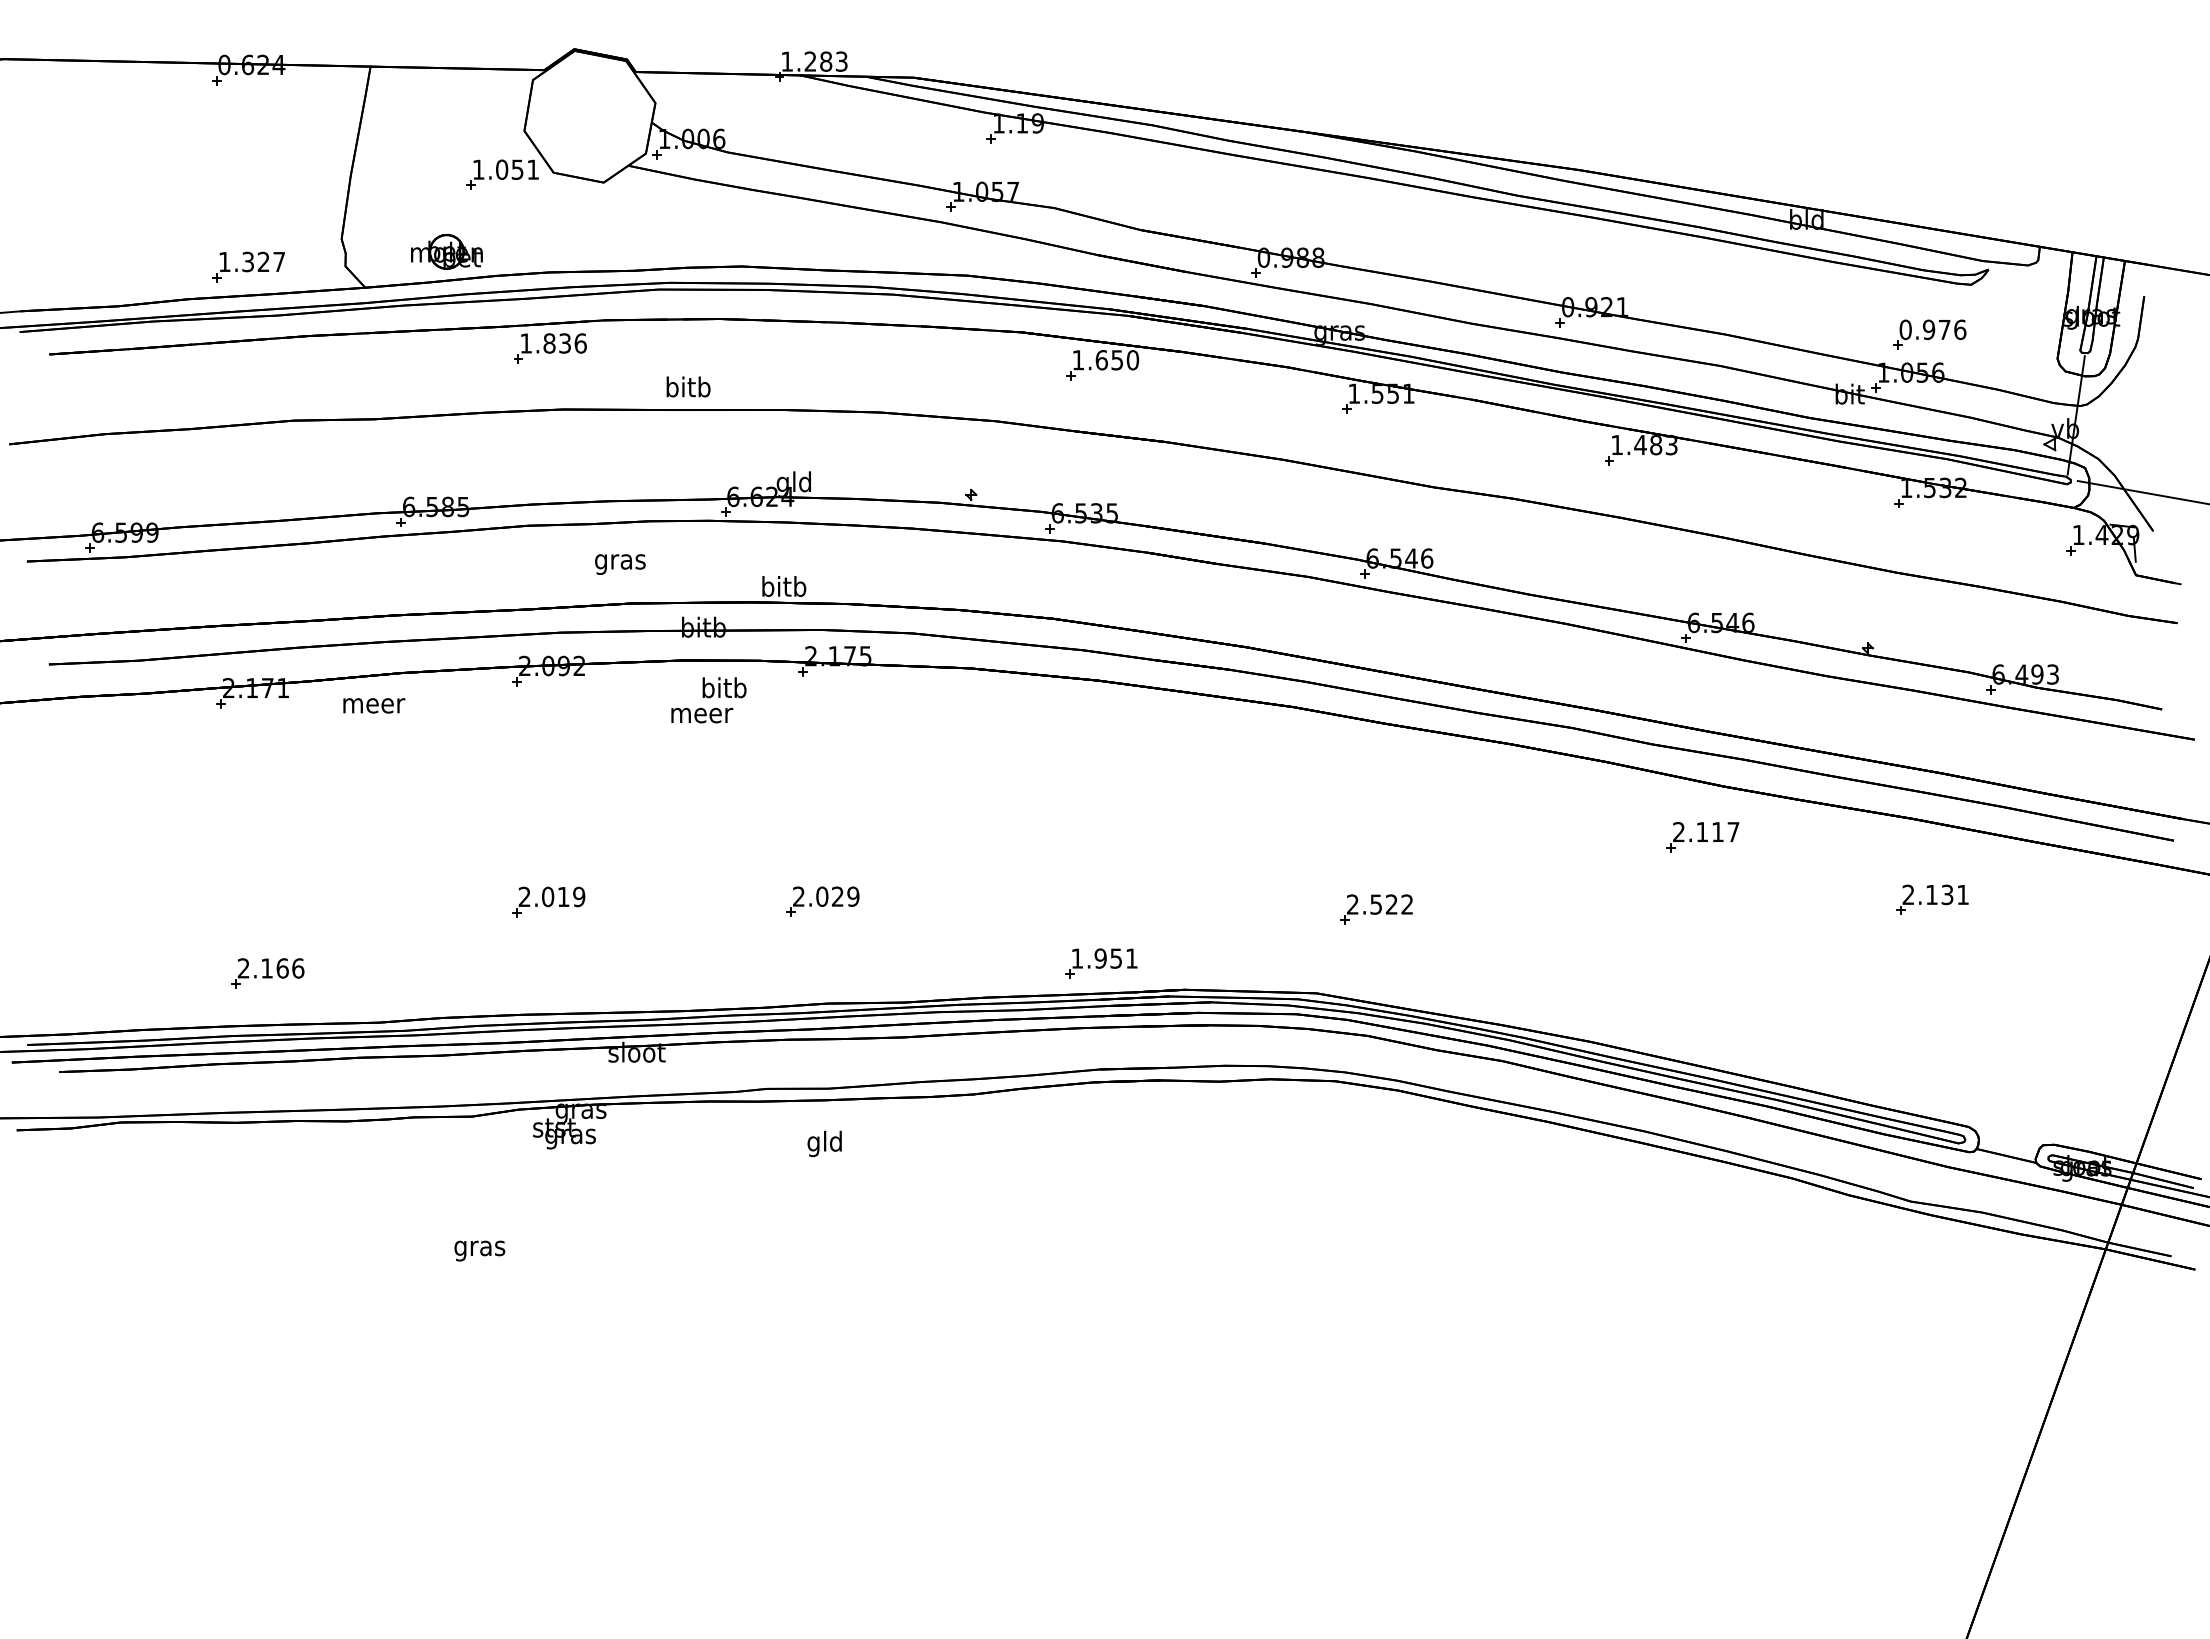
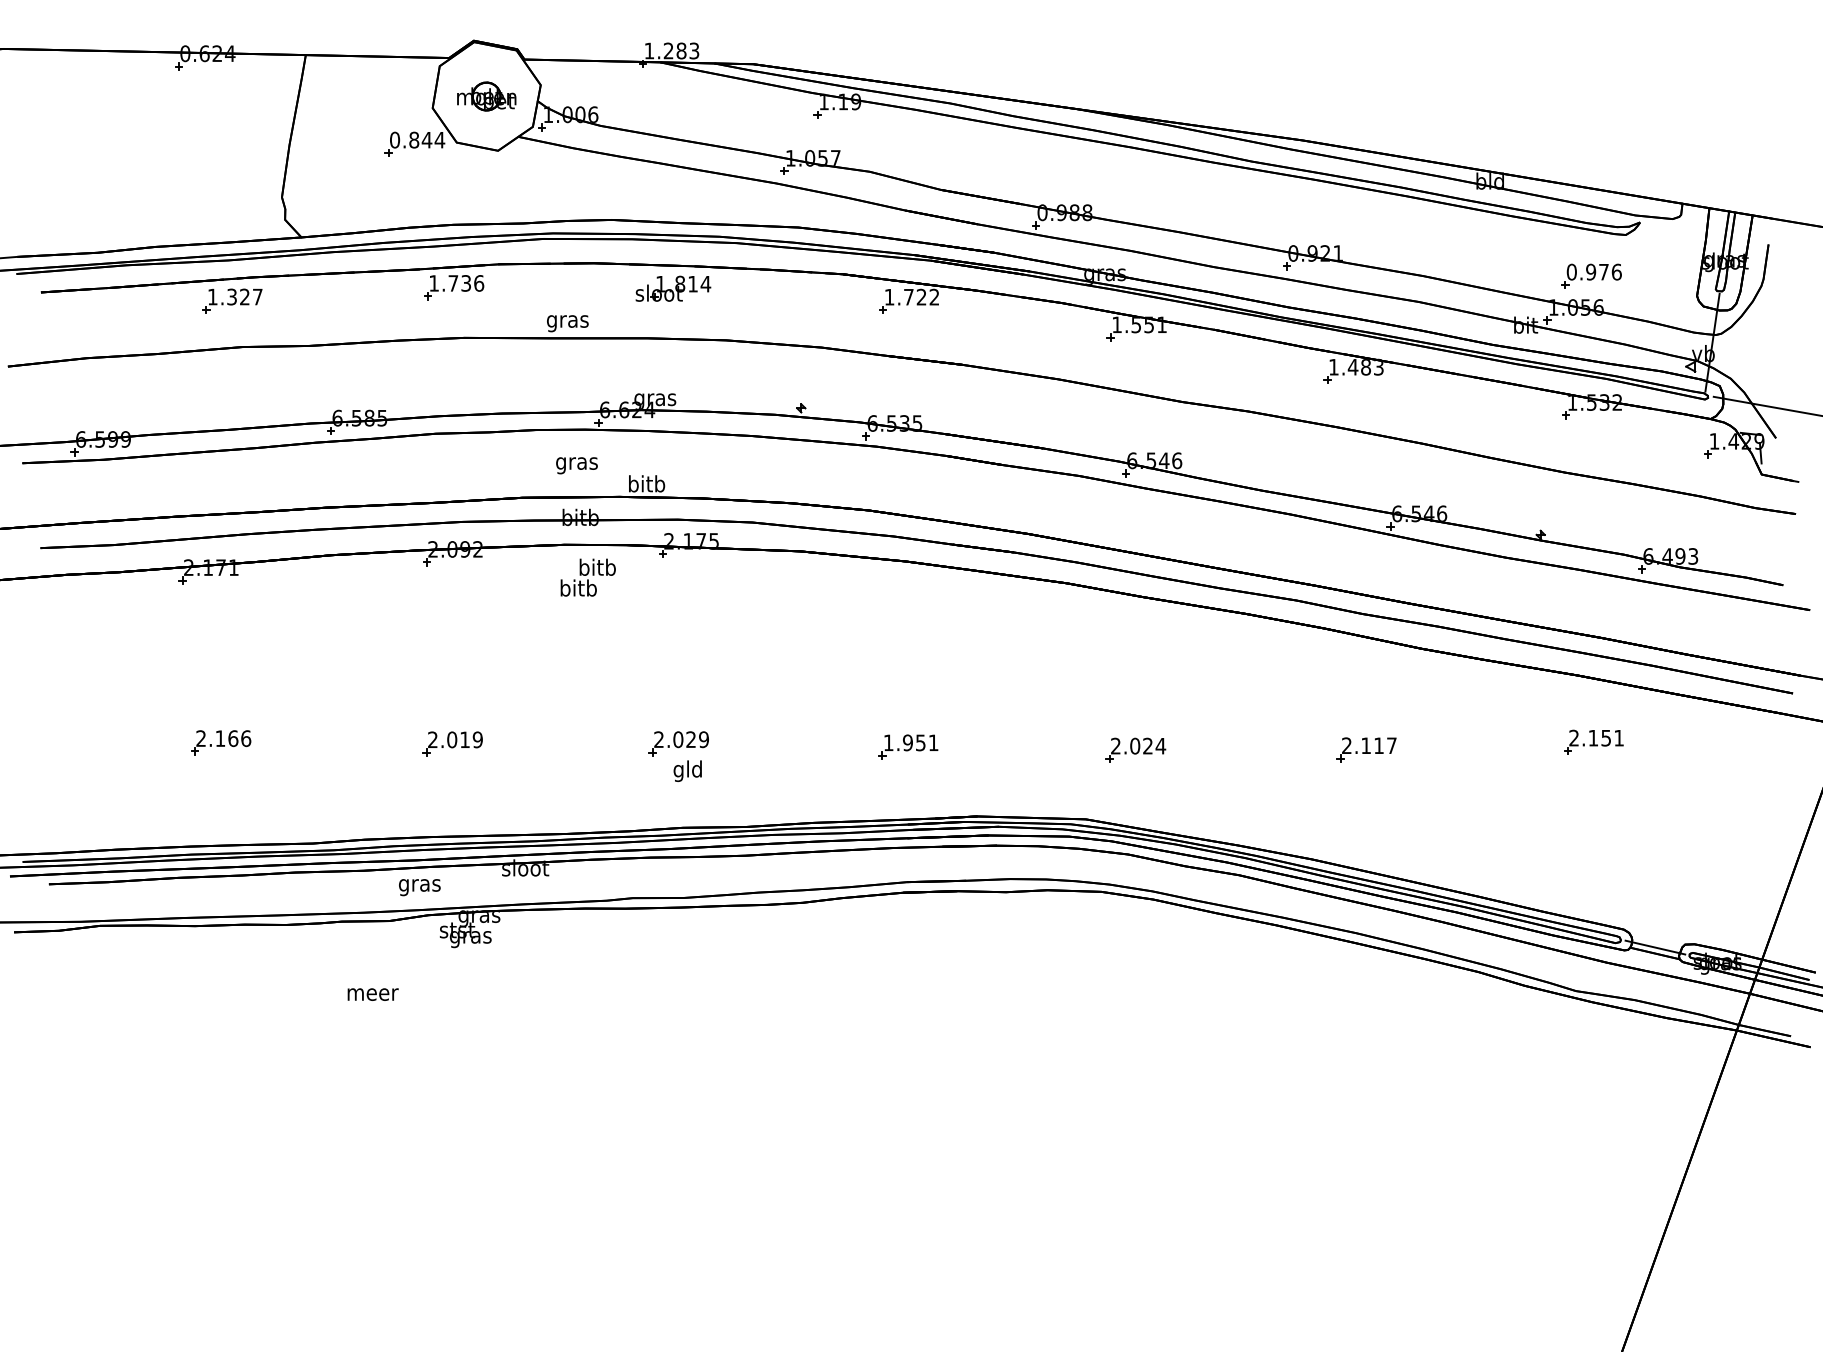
text: (505, 169) -> (417, 139), 1.051 -> 0.844
part: (446, 251) -> (486, 96), moved
part: (248, 266) -> (232, 300), moved
text: (549, 343) -> (453, 283), 1.836 -> 1.736
part: (816, 349) -> (673, 288), added
text: (1117, 360) -> (921, 297), 1.650 -> 1.722
text: (688, 389) -> (568, 321), bitb -> gras
text: (794, 483) -> (655, 398), gld -> gras
text: (620, 564) -> (577, 465), moved
text: (374, 705) -> (373, 994), moved
text: (702, 712) -> (579, 587), meer -> bitb
part: (1702, 837) -> (1366, 750), moved
text: (1947, 894) -> (1606, 737), 2.131 -> 2.151
text: (1391, 904) -> (1147, 746), 2.522 -> 2.024
part: (1101, 963) -> (908, 746), moved
part: (267, 973) -> (220, 742), moved
text: (824, 1143) -> (687, 770), moved
line: (2006, 1148) -> (1654, 947), added
text: (479, 1250) -> (419, 887), moved

